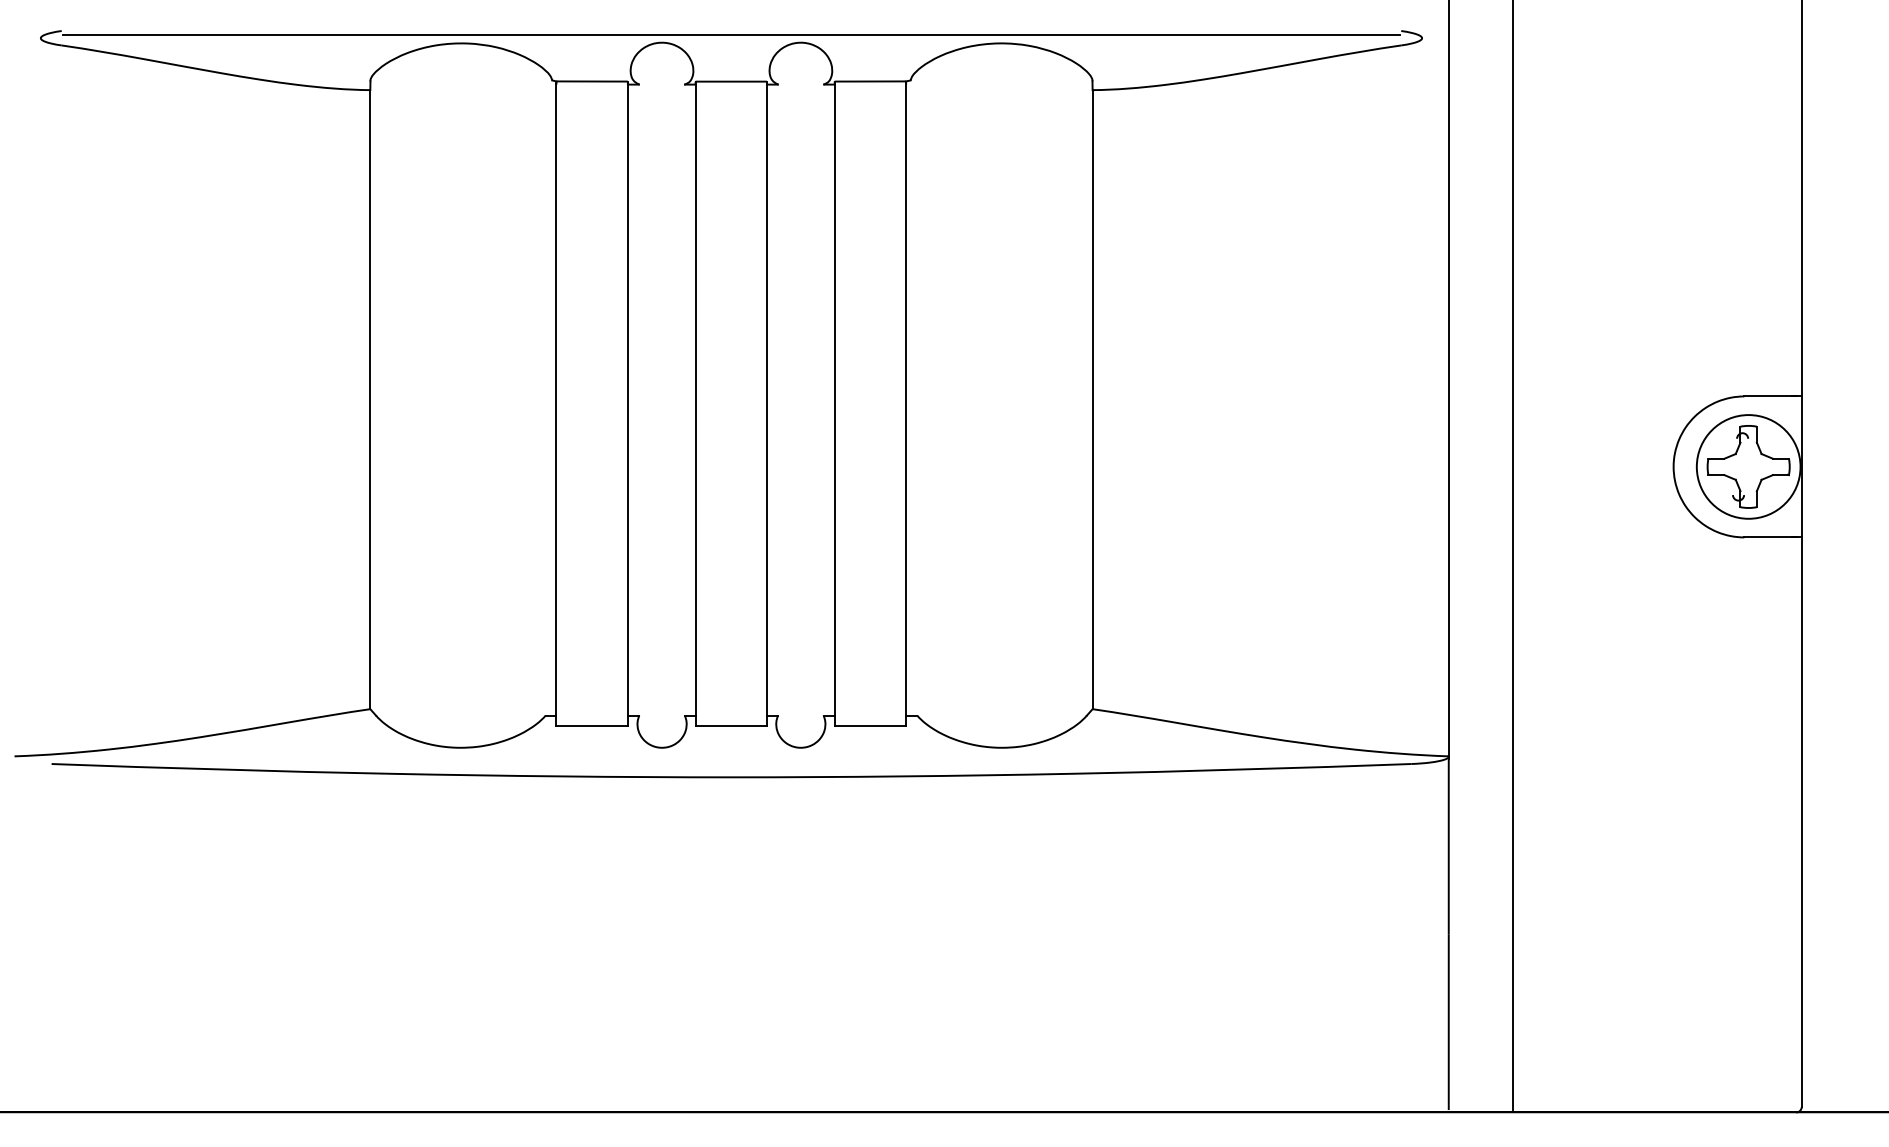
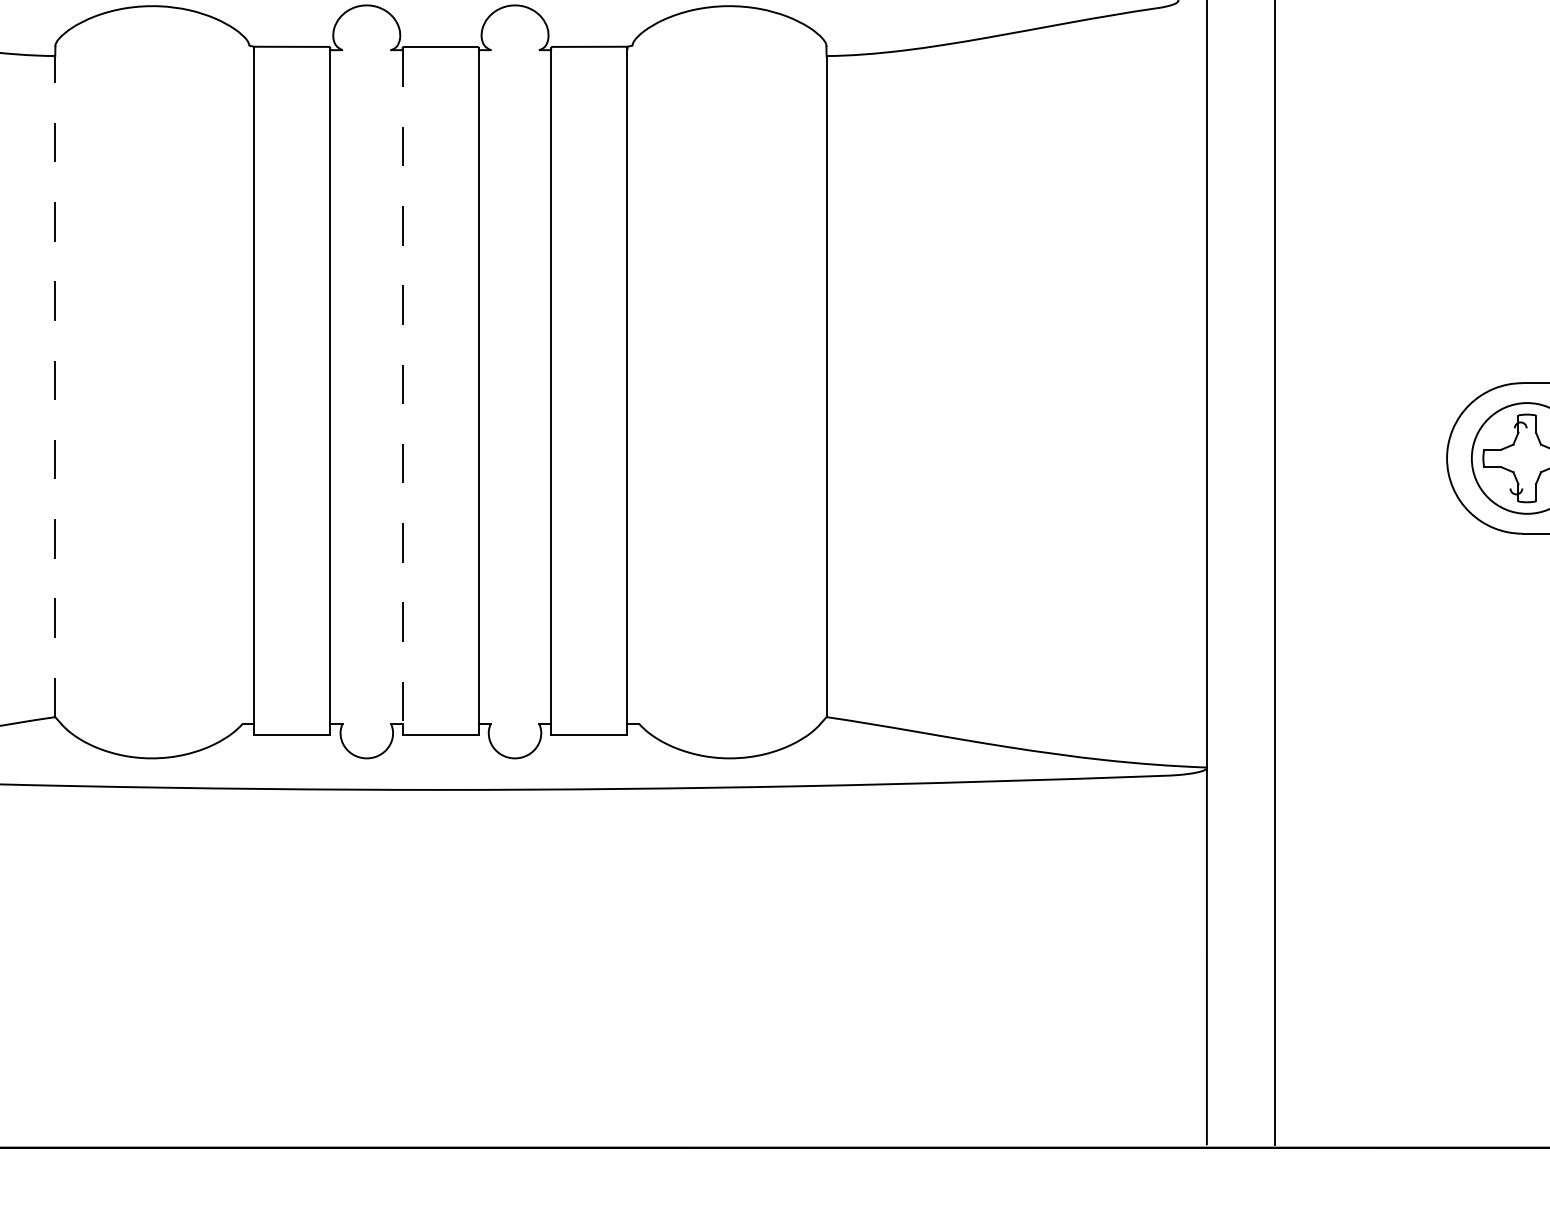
line: (695, 398) -> (402, 385), solid -> dashed
line: (370, 399) -> (55, 386), solid -> dashed

